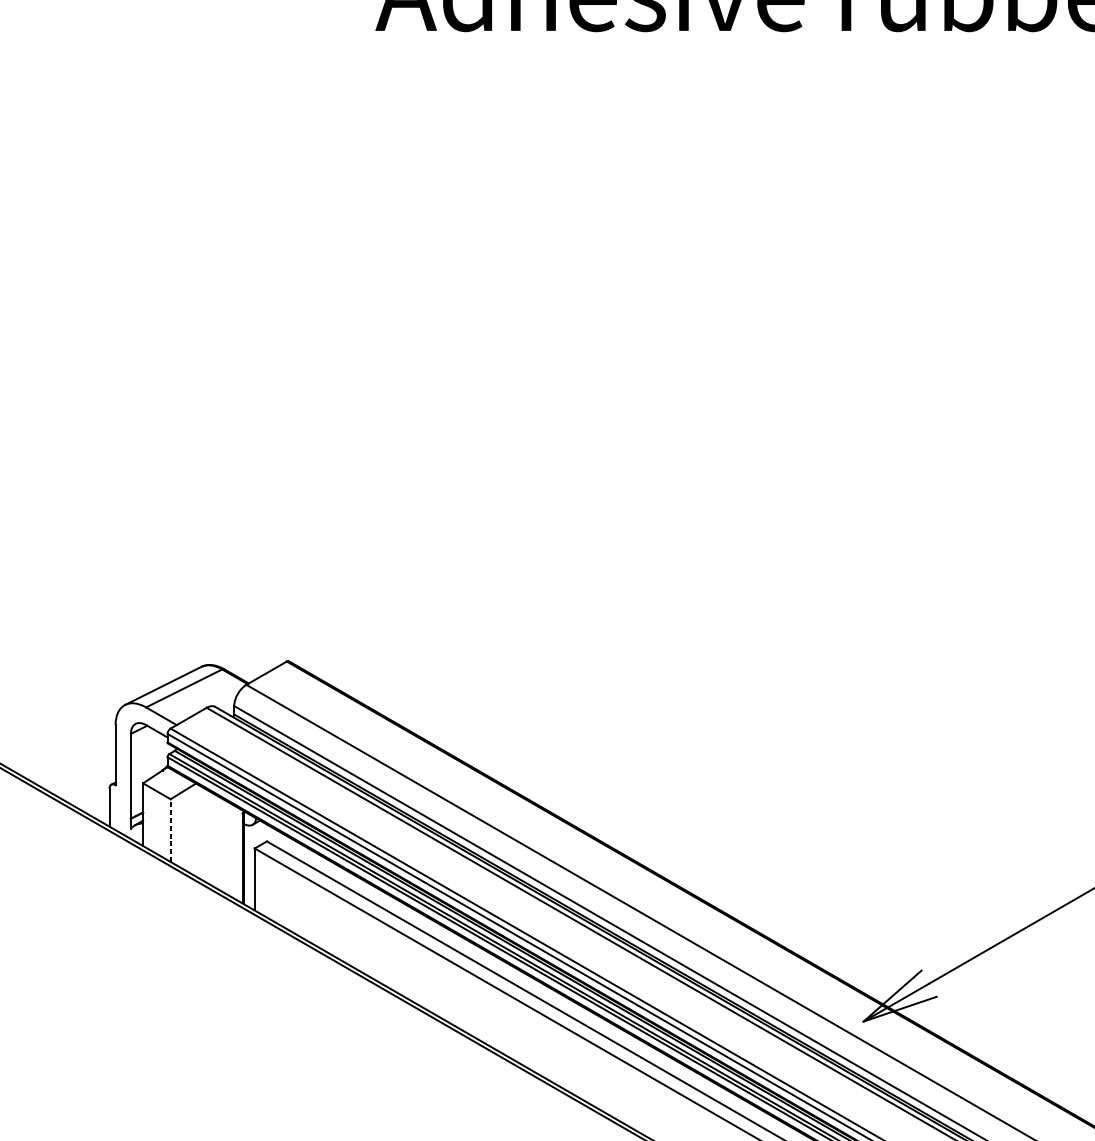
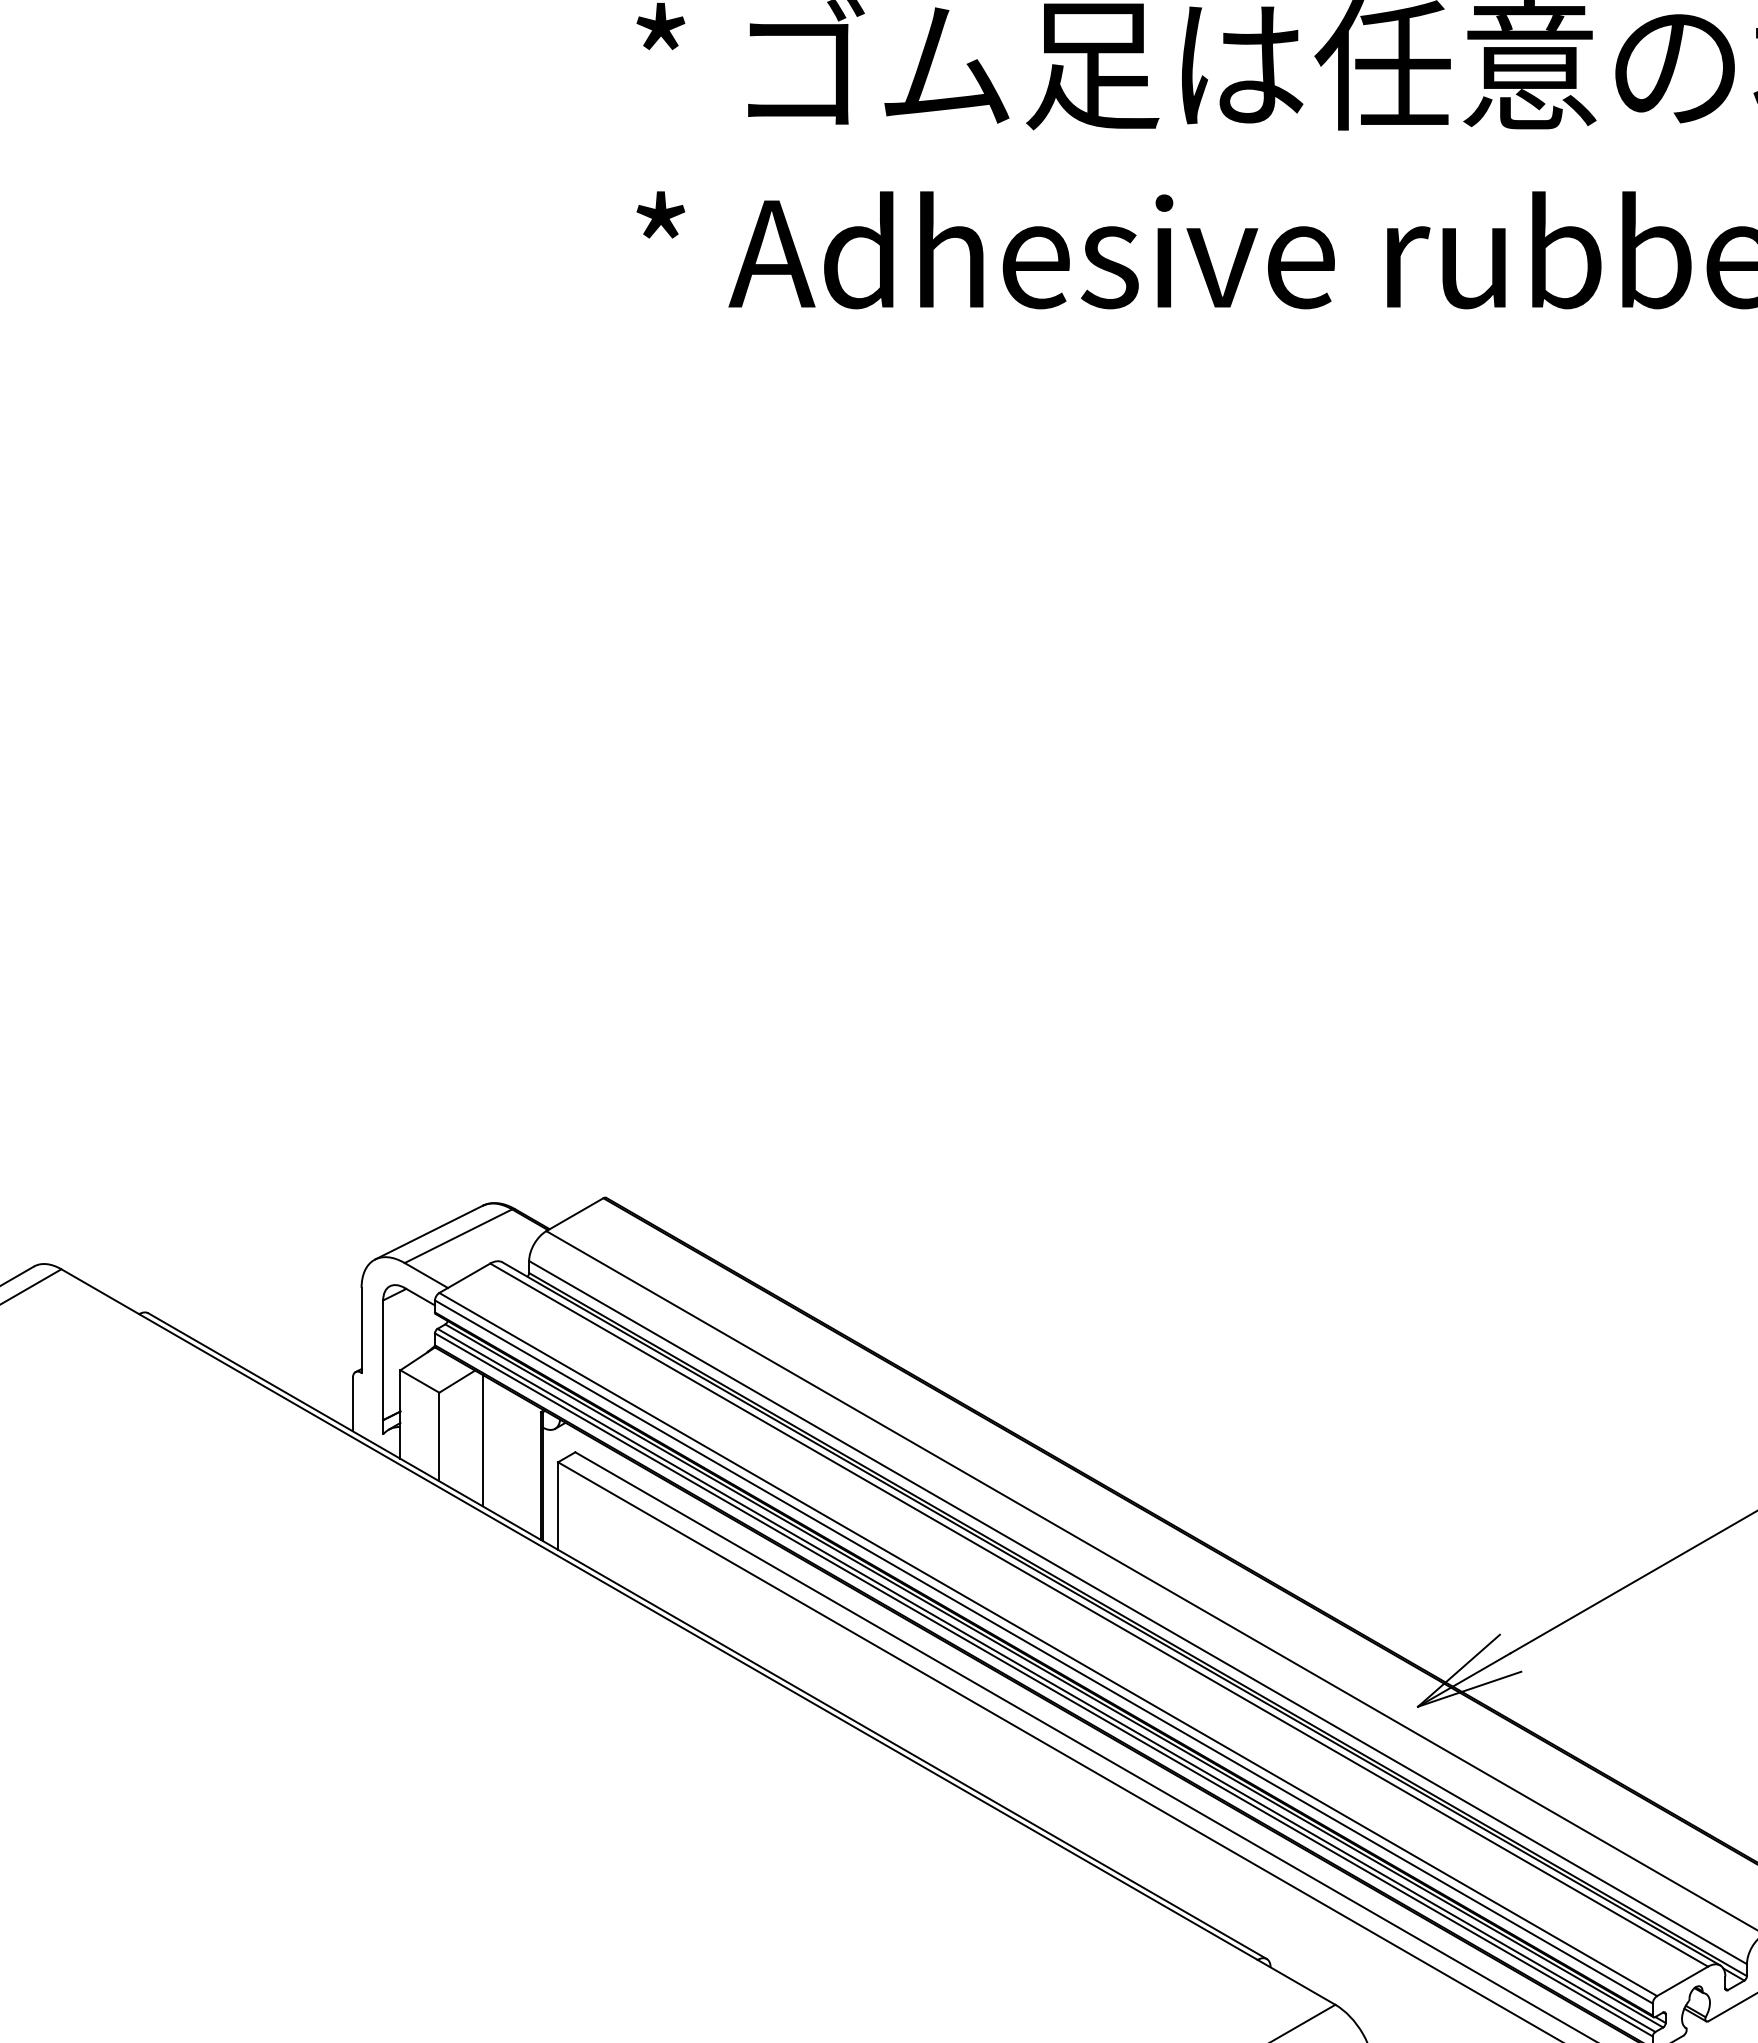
line: (170, 830) -> (439, 1436), dashed -> solid
line: (201, 833) -> (482, 1440), added

